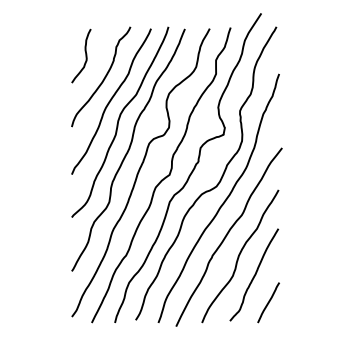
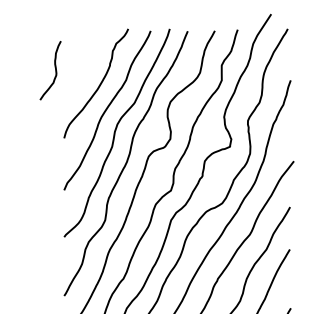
curve: (85, 55) -> (55, 70), moved

